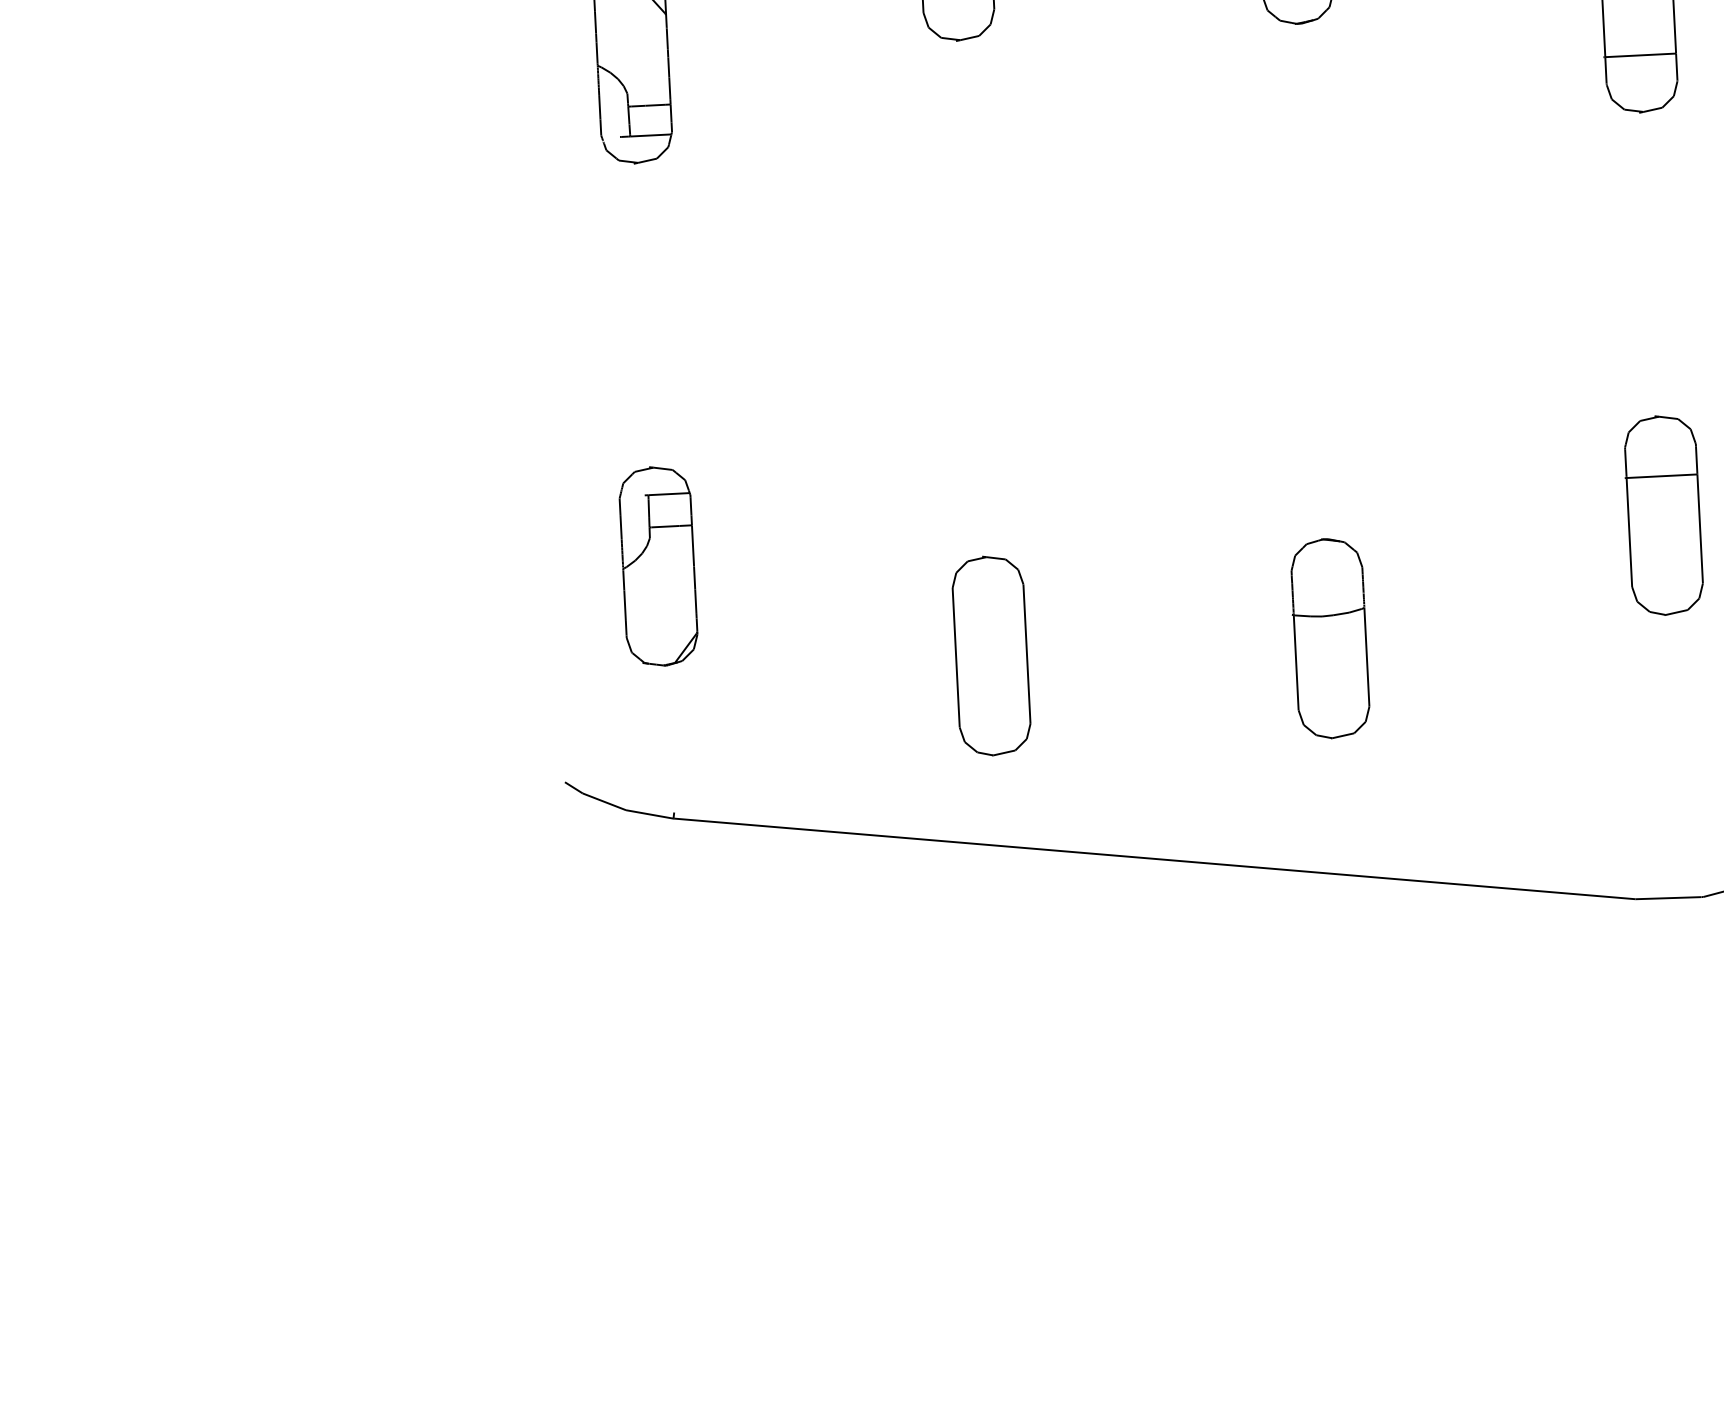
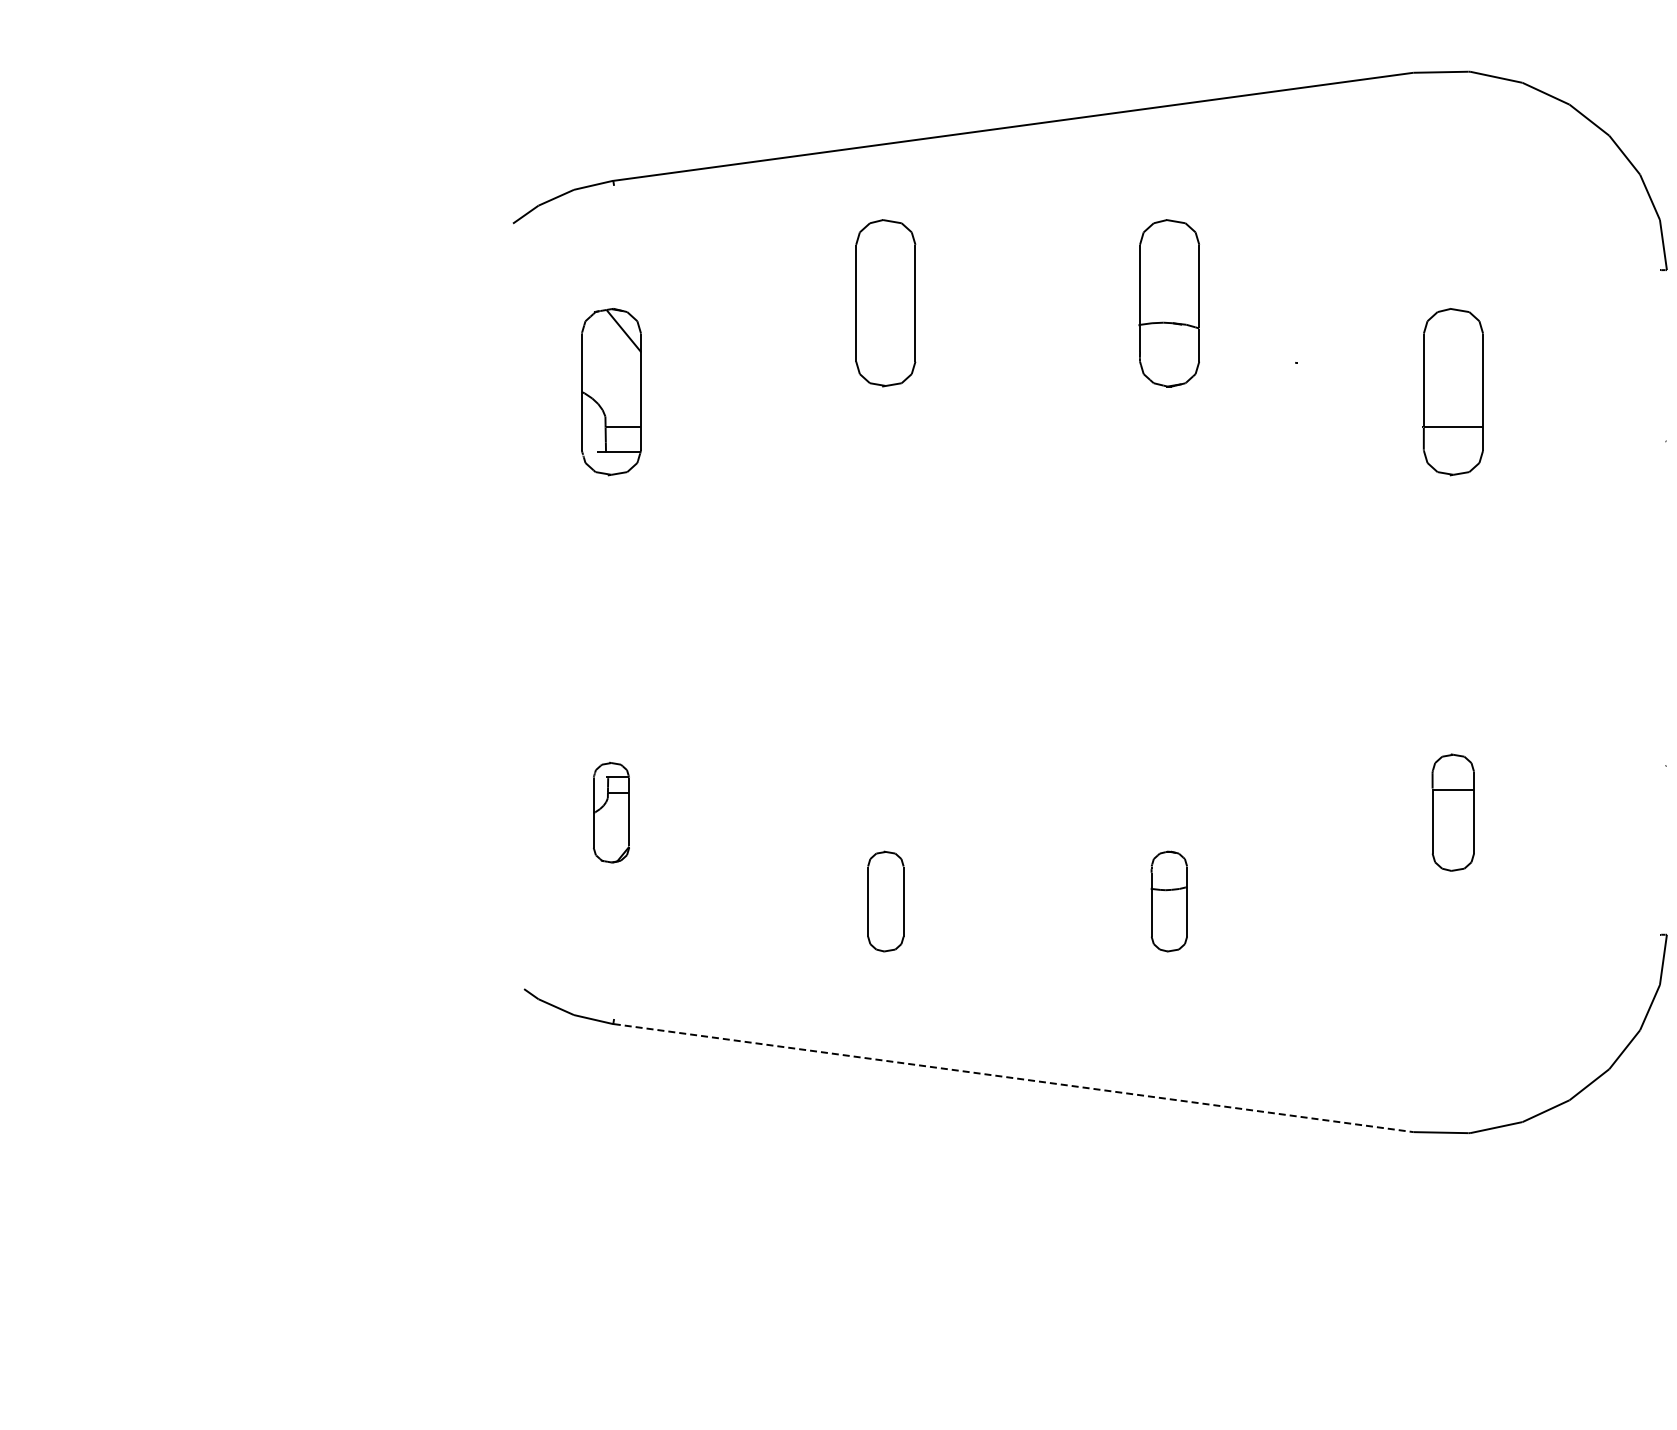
part: (1662, 515) -> (1452, 812), size x0.7
part: (658, 566) -> (611, 812), size x0.6
part: (1329, 638) -> (1168, 901), size x0.6
part: (991, 655) -> (885, 901), size x0.6
line: (1155, 859) -> (1014, 1078), solid -> dashed

